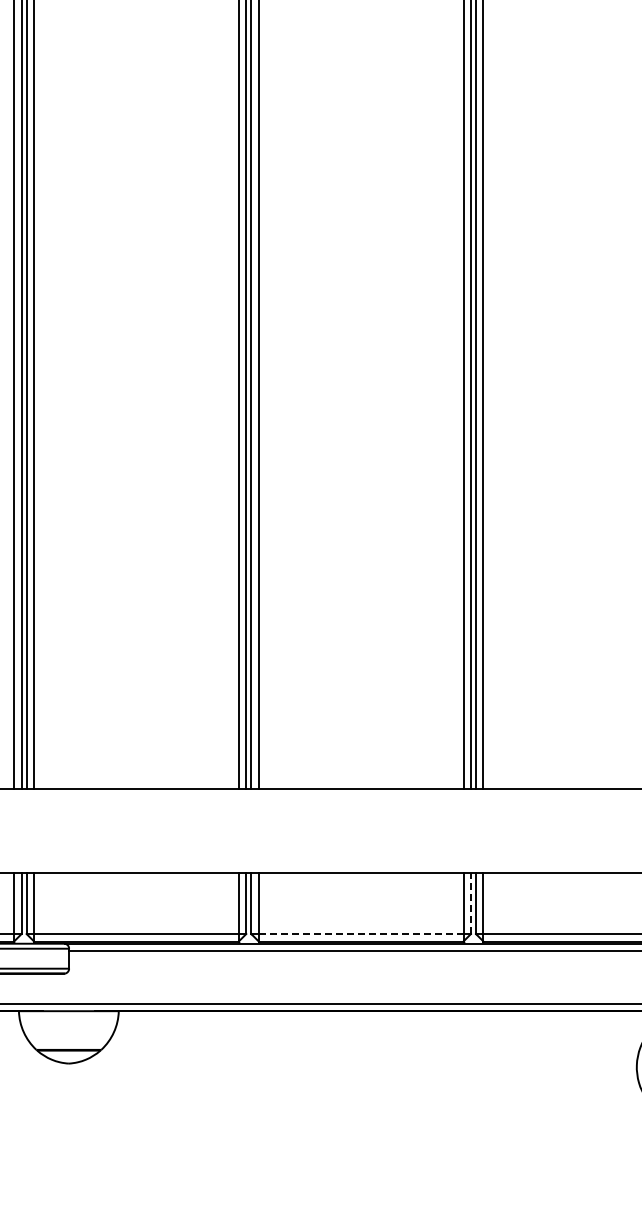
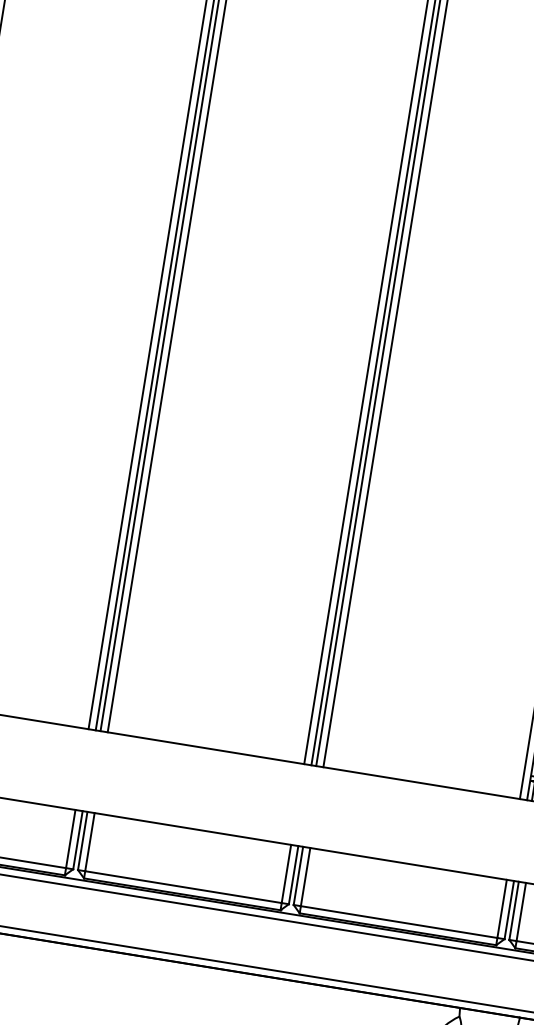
line: (470, 903) -> (293, 874), dashed -> solid
line: (360, 934) -> (182, 887), dashed -> solid

